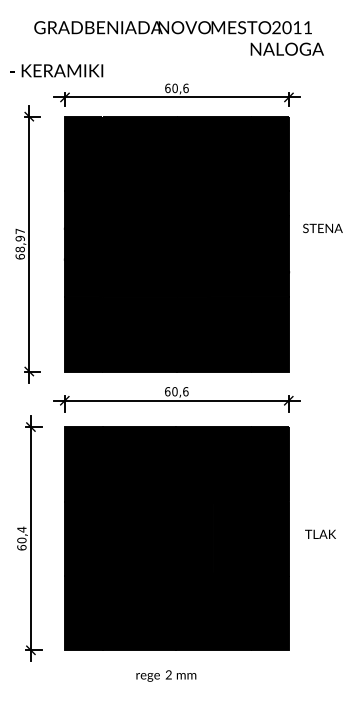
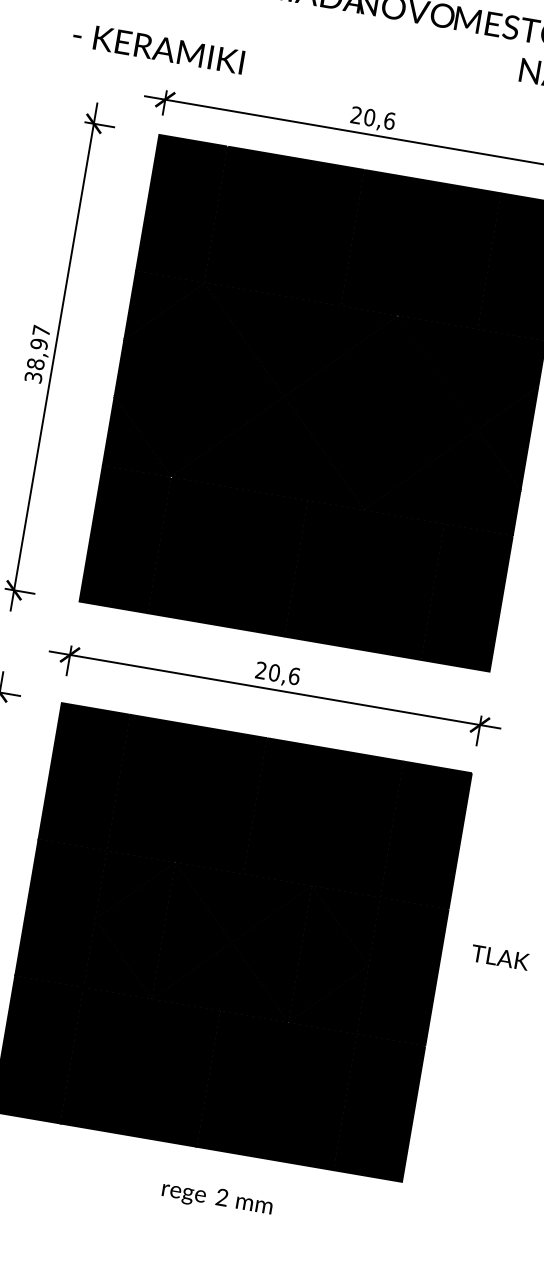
text: (167, 87) -> (356, 113), 60,6 -> 20,6
text: (19, 256) -> (32, 376), 68,97 -> 38,97
text: (167, 391) -> (260, 670), 60,6 -> 20,6
text: (320, 533) -> (500, 955), moved
text: (166, 675) -> (217, 1197), moved

